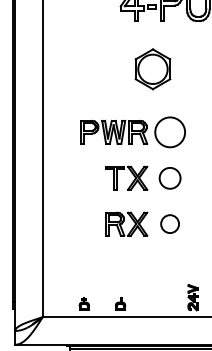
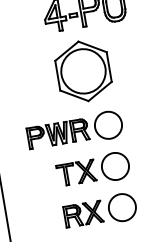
part: (152, 69) -> (83, 71), size x1.67
circle: (169, 178) -> (114, 166), size x1.43
circle: (169, 223) -> (121, 207), size x1.67

